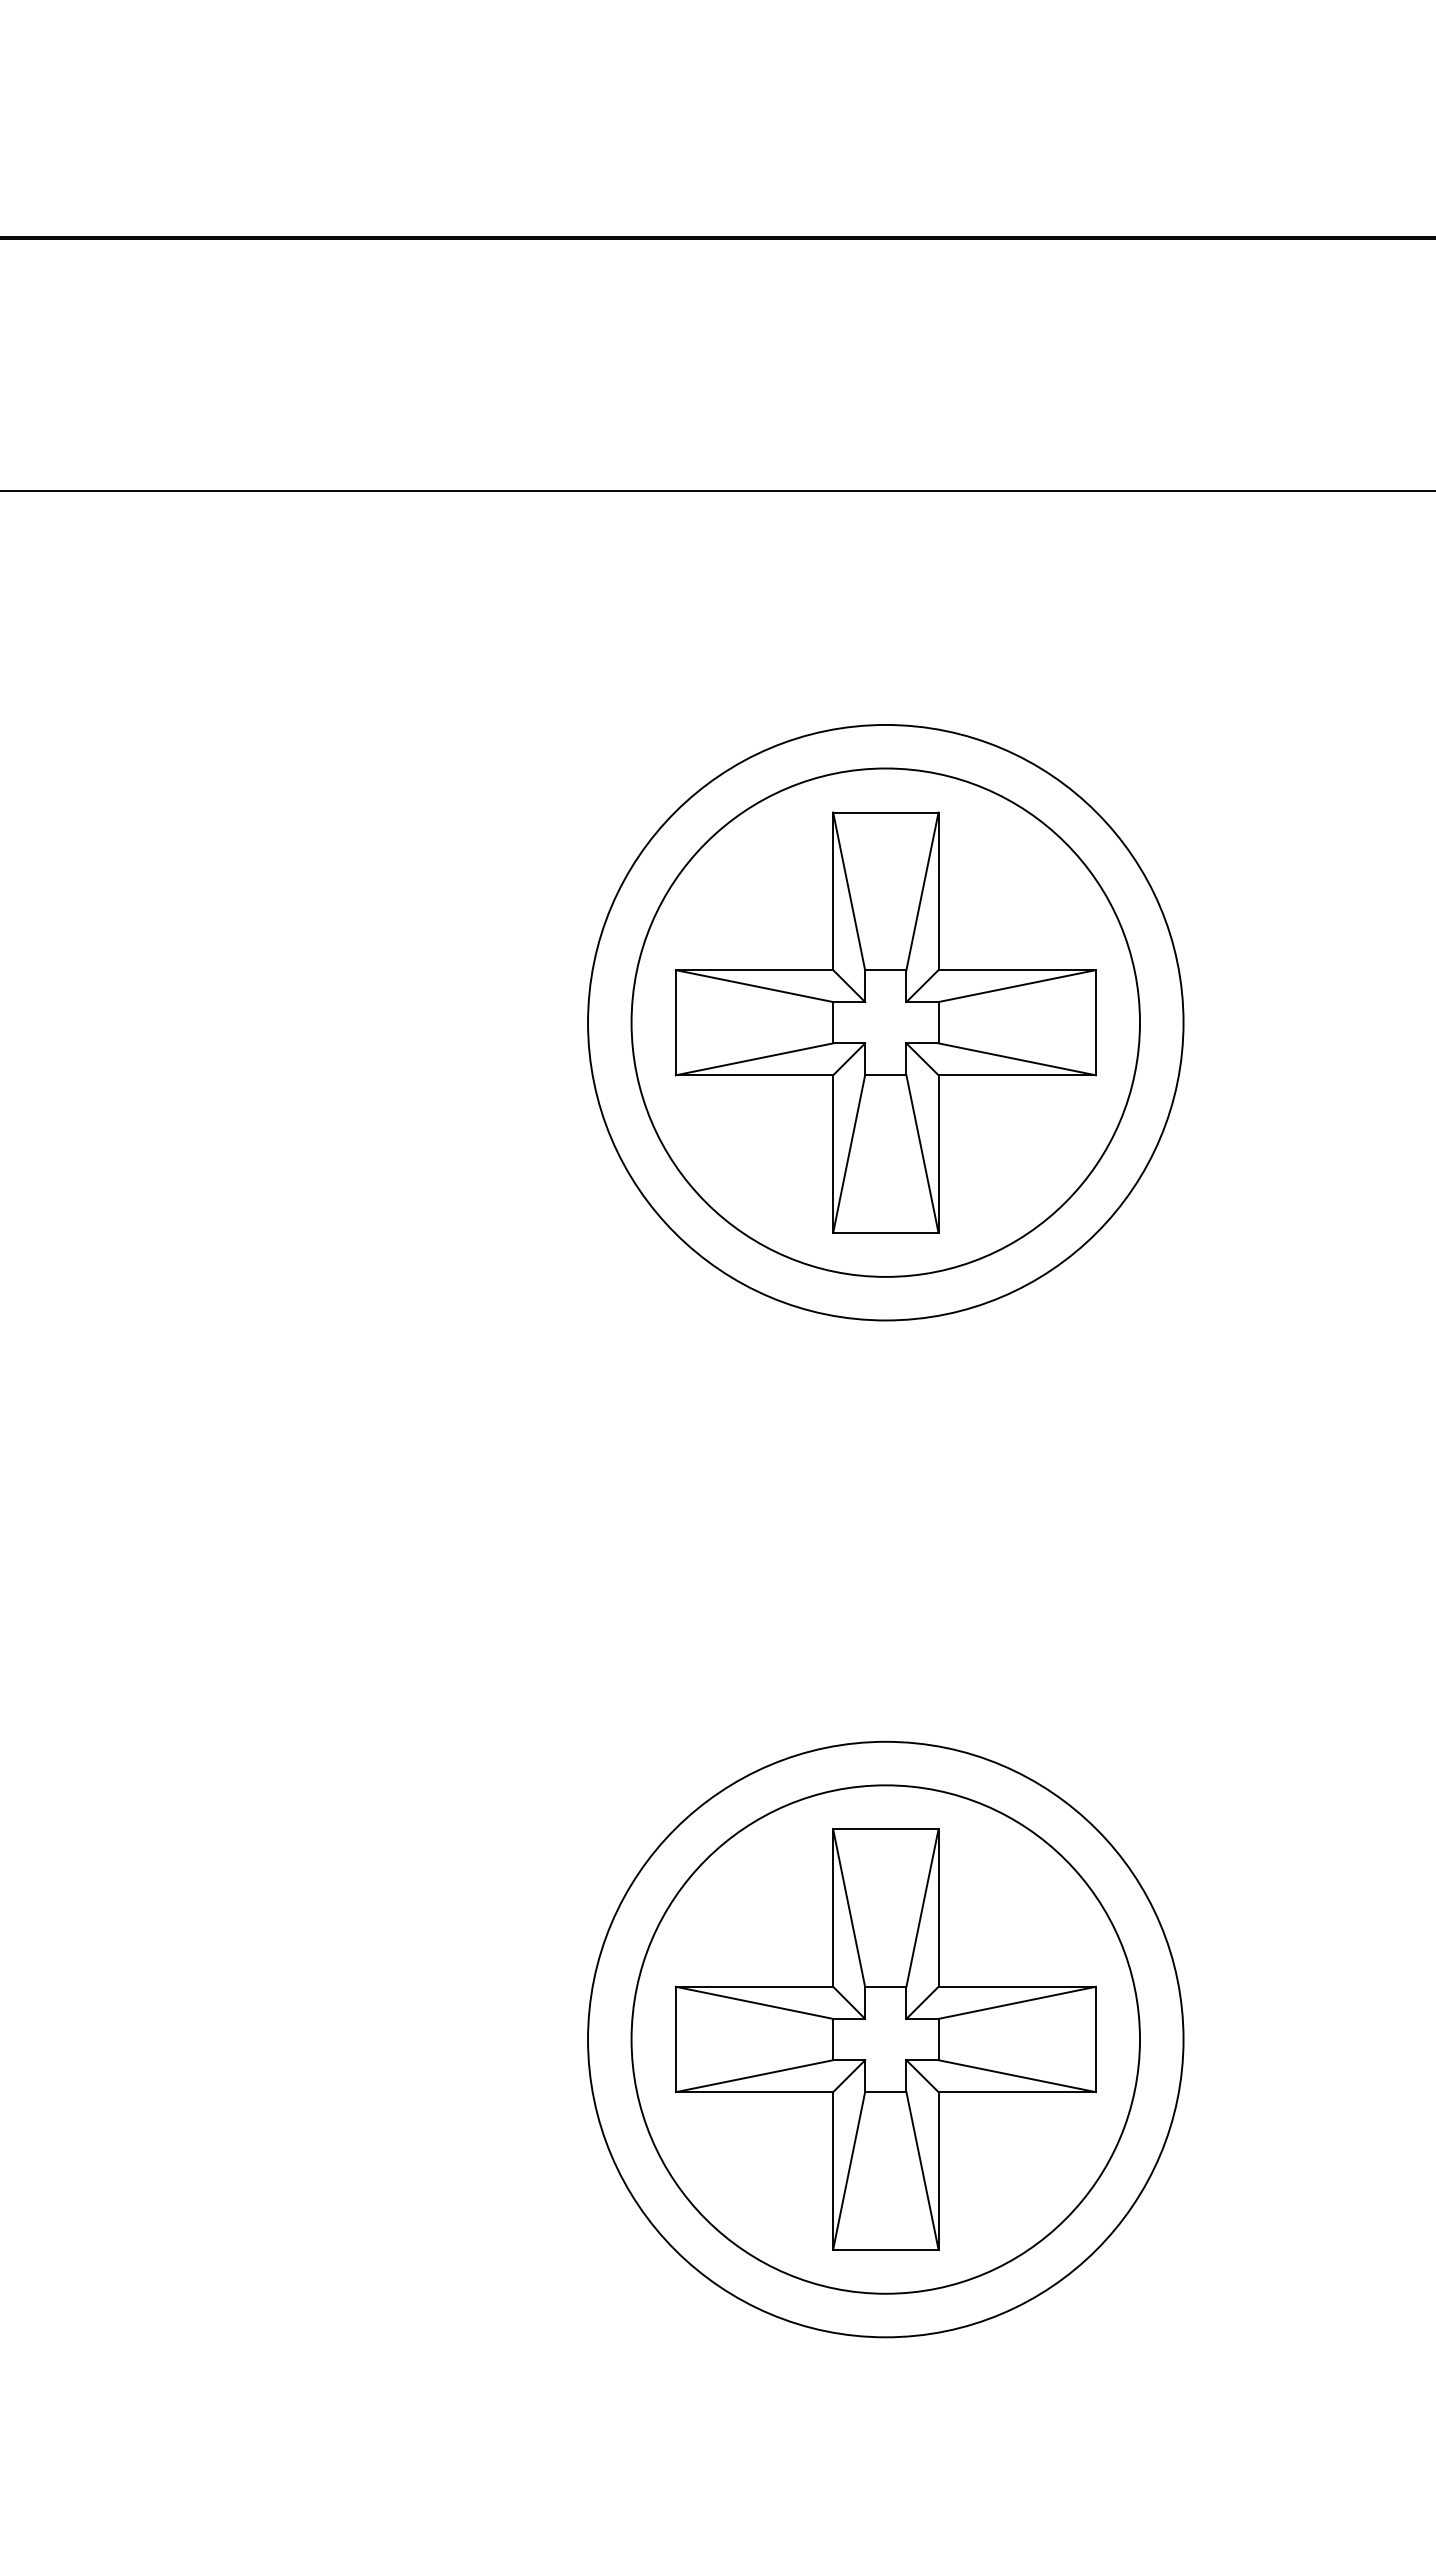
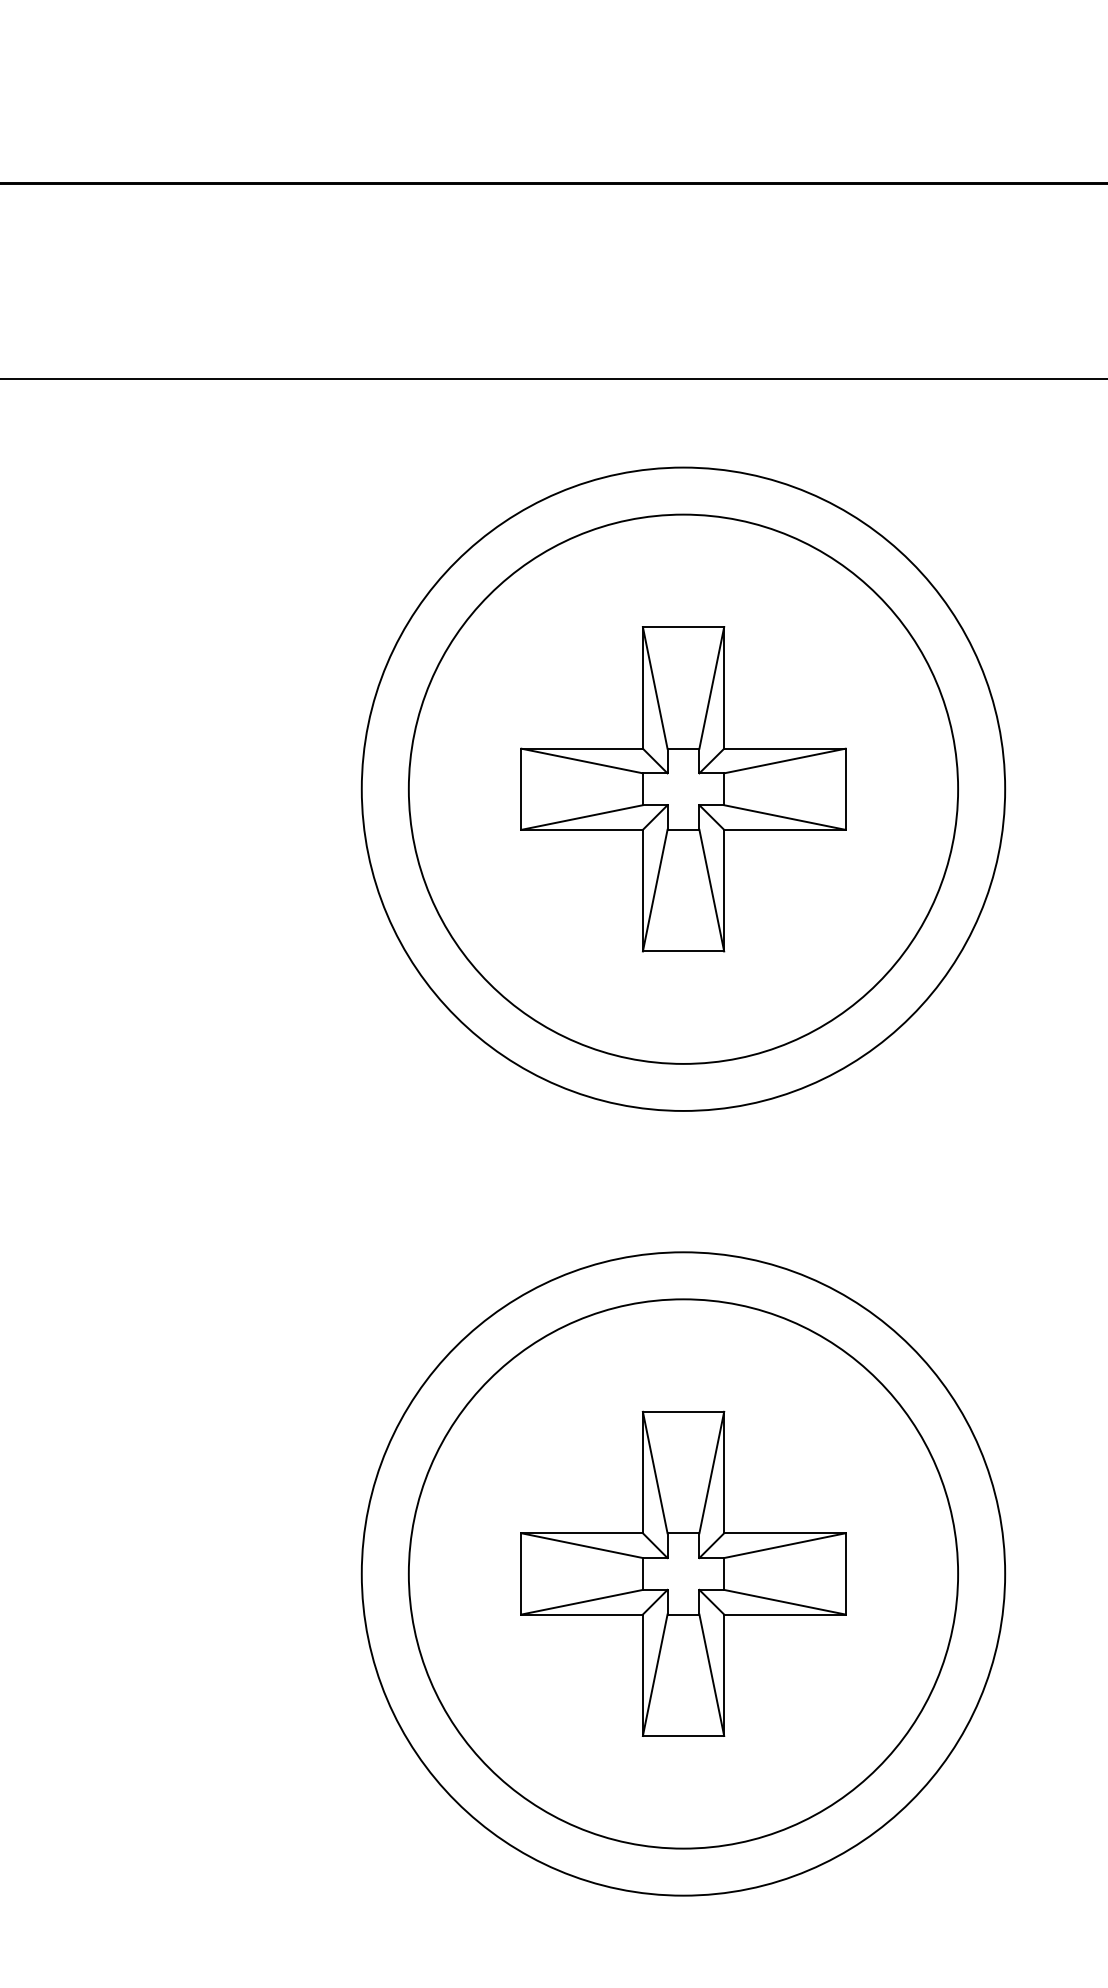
circle: (885, 1022) -> (683, 789), size x1.4
circle: (885, 1022) -> (683, 789), size x1.4
circle: (885, 2039) -> (683, 1573), size x1.4
circle: (885, 2039) -> (683, 1573), size x1.4

